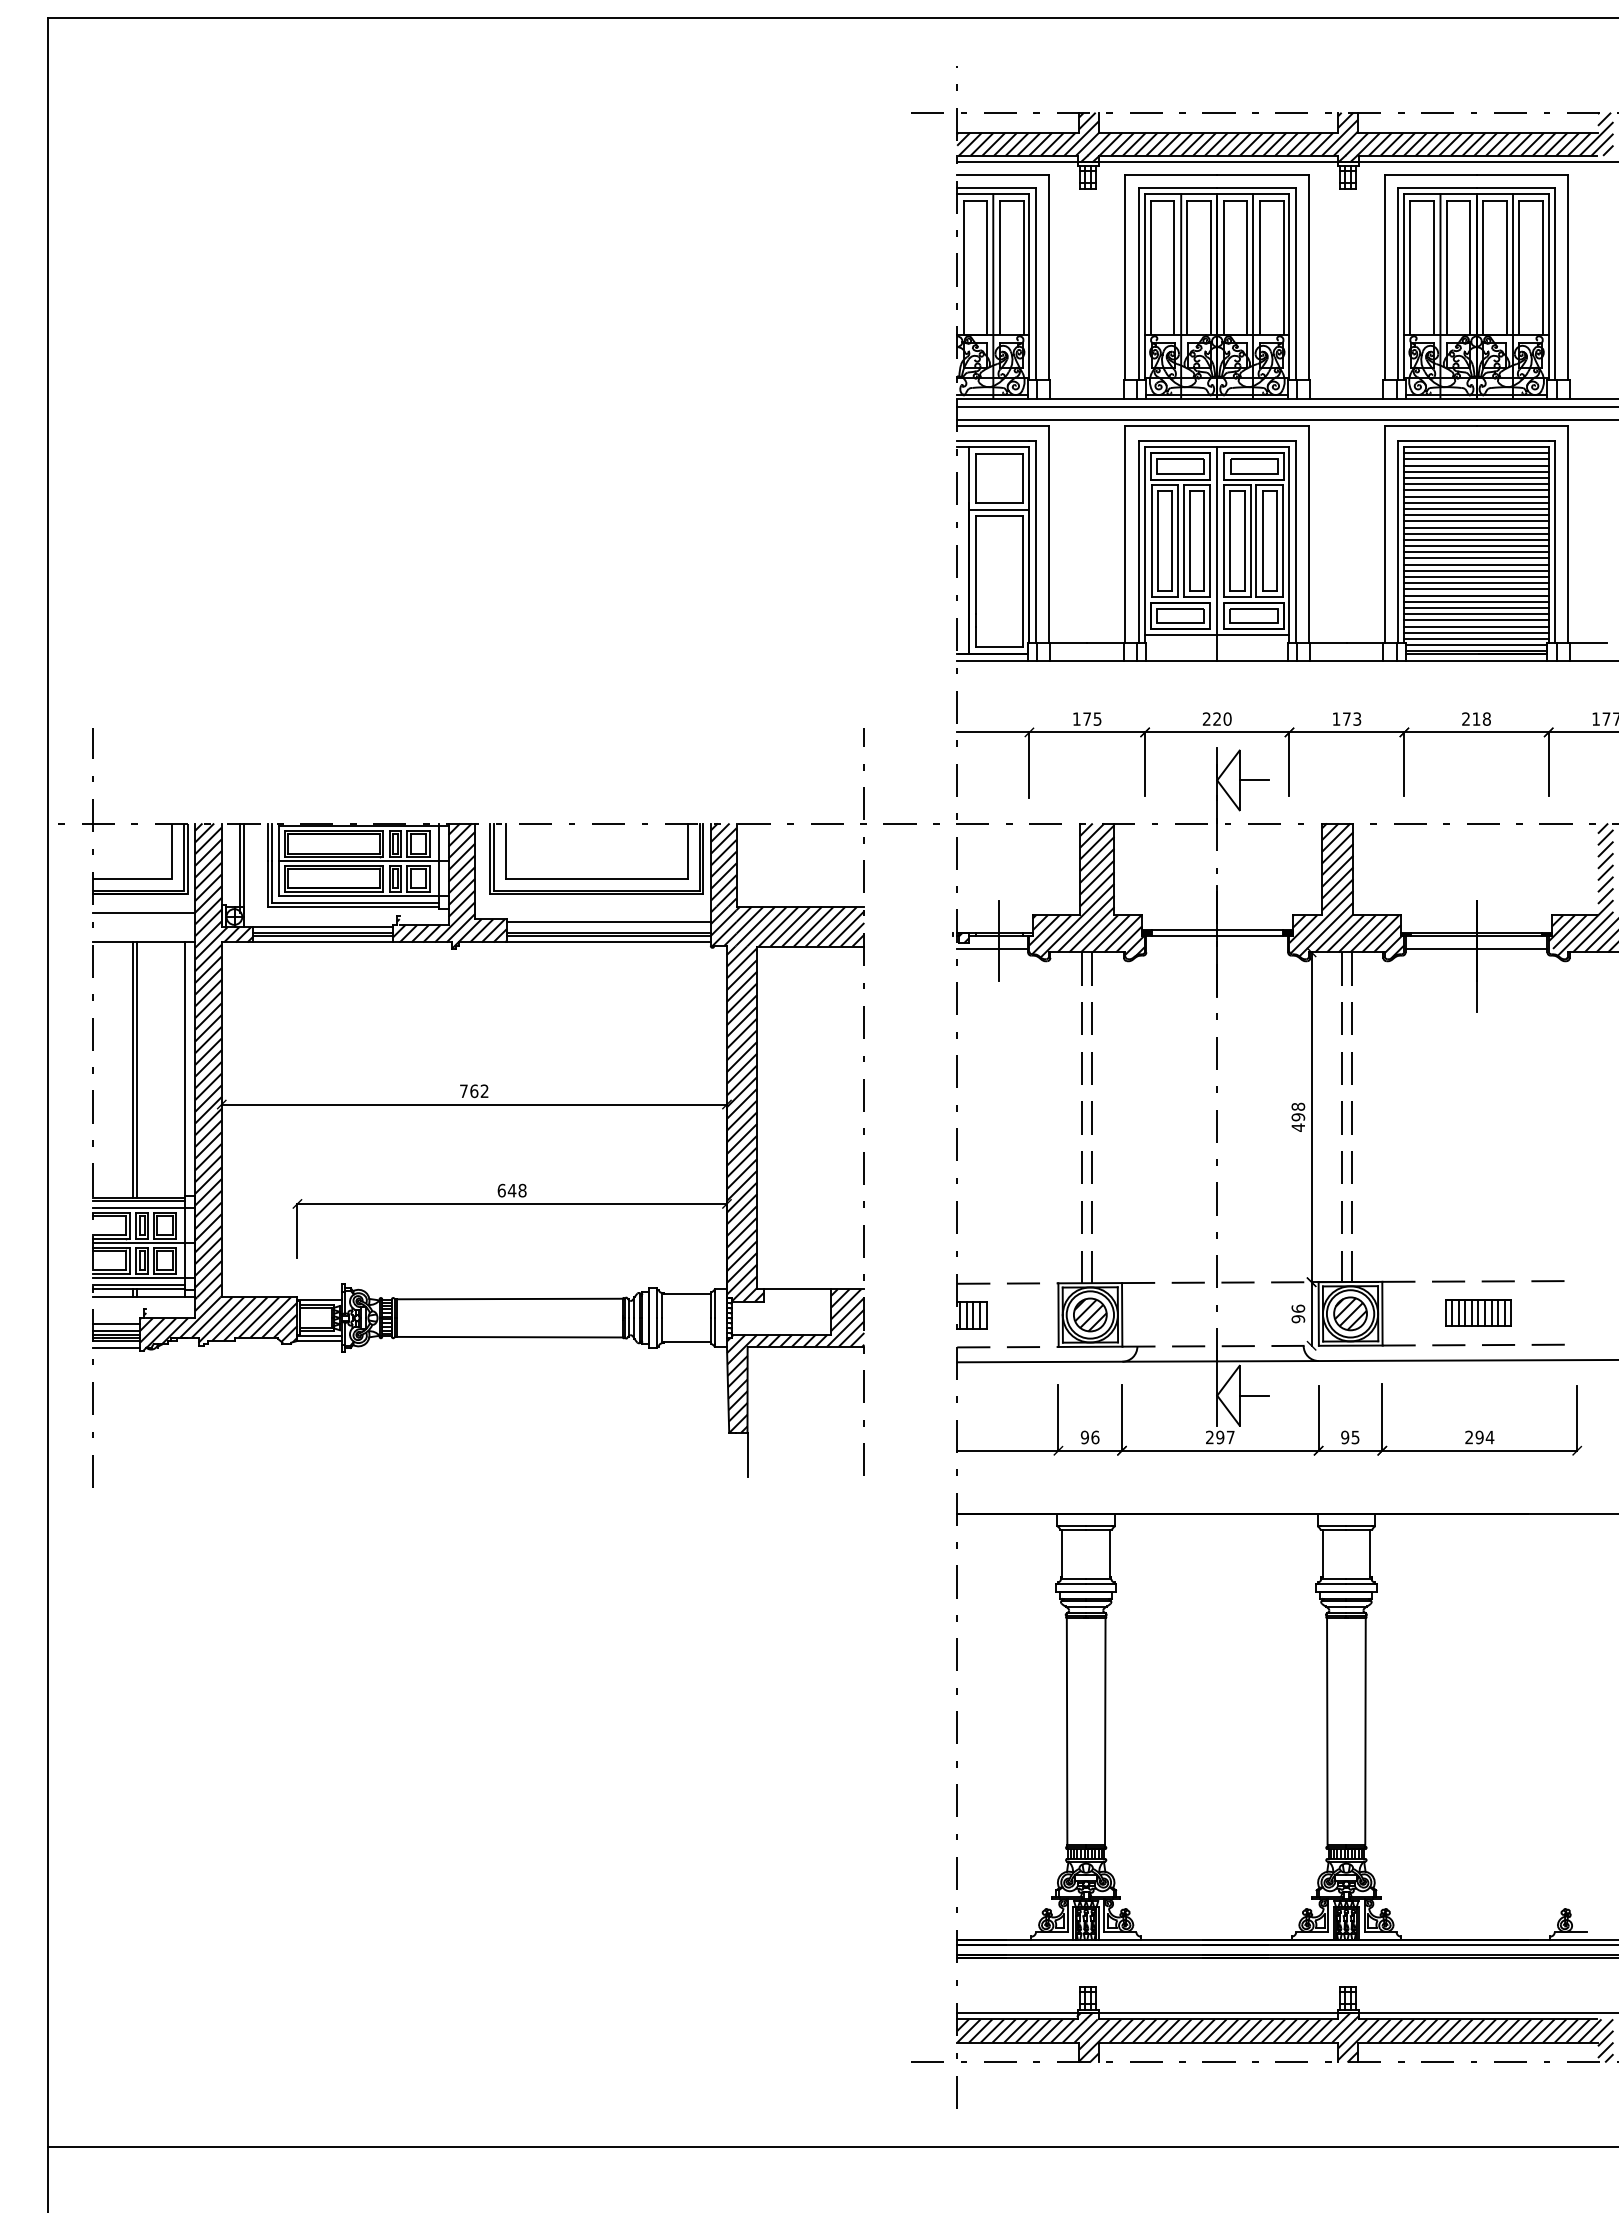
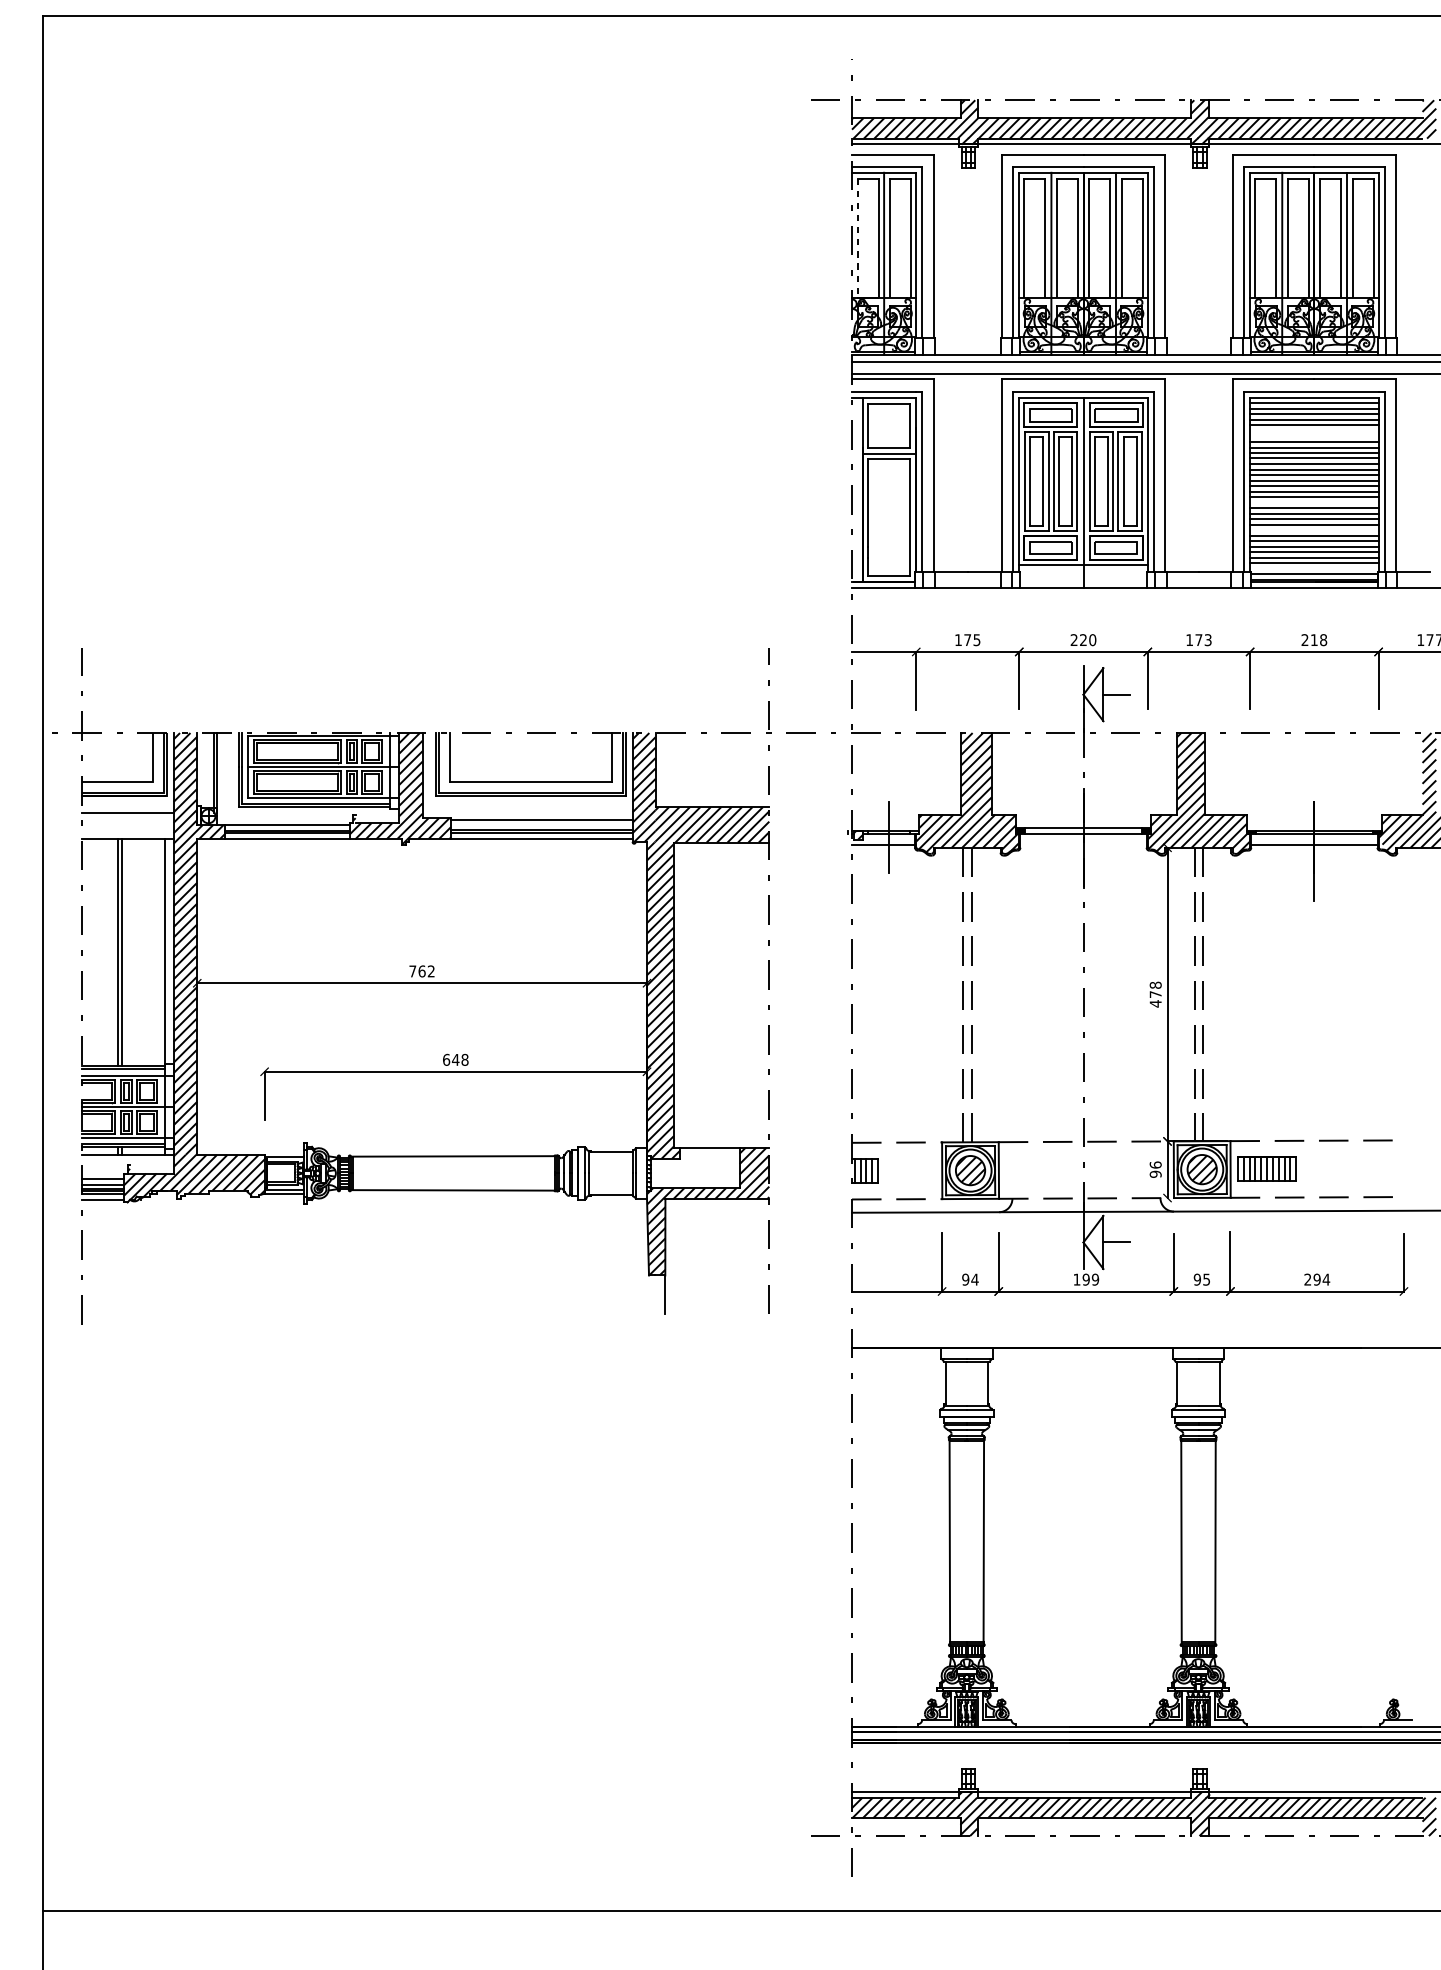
line: (963, 267) -> (857, 238), solid -> dashed
line: (1476, 484) -> (1314, 431), removed
line: (1476, 490) -> (1314, 436), removed
line: (1476, 564) -> (1314, 502), removed
line: (1476, 595) -> (1314, 530), removed
line: (1476, 638) -> (1314, 568), removed
text: (1298, 1117) -> (1155, 994), 498 -> 478
part: (1478, 1312) -> (1267, 1168), moved
text: (1095, 1437) -> (975, 1279), 96 -> 94
text: (1220, 1437) -> (1086, 1279), 297 -> 199

